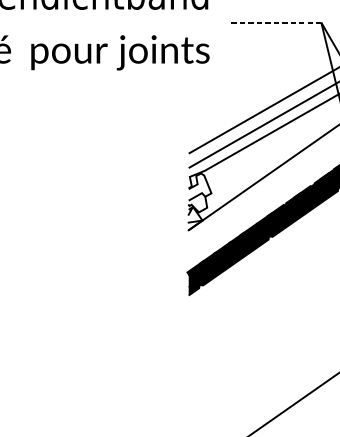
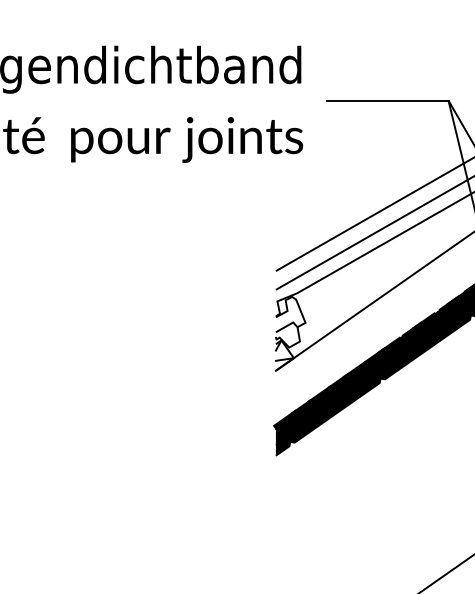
line: (274, 22) -> (387, 100), dashed -> solid

